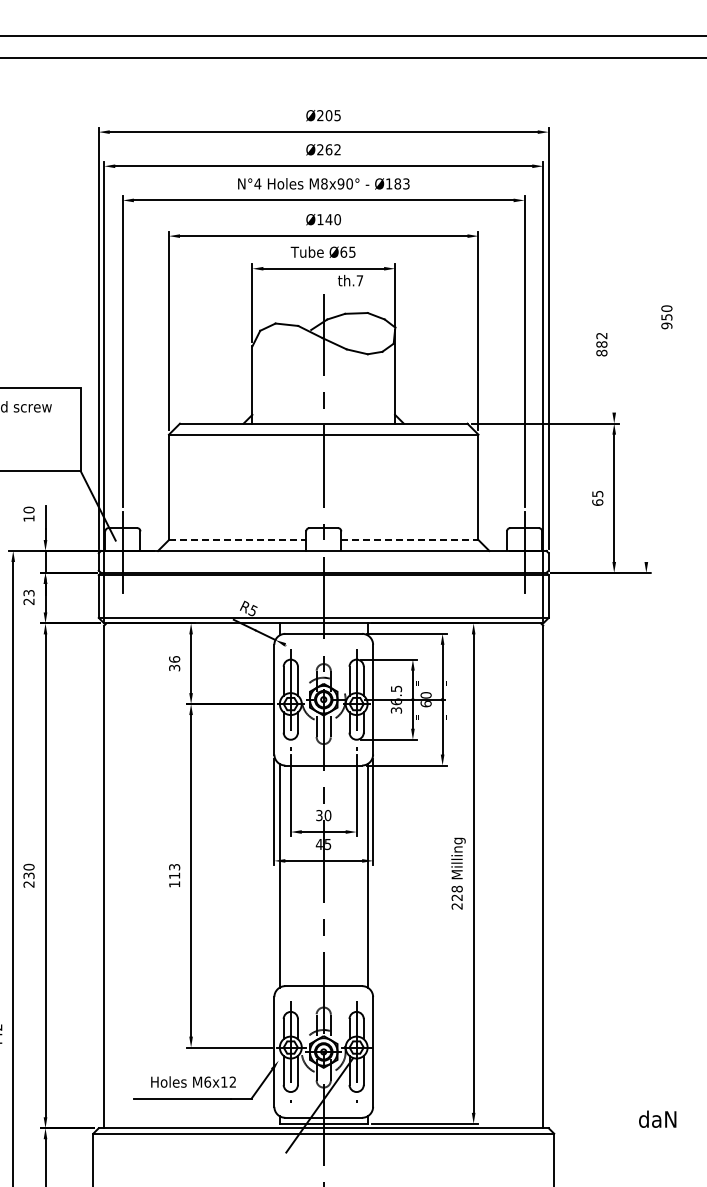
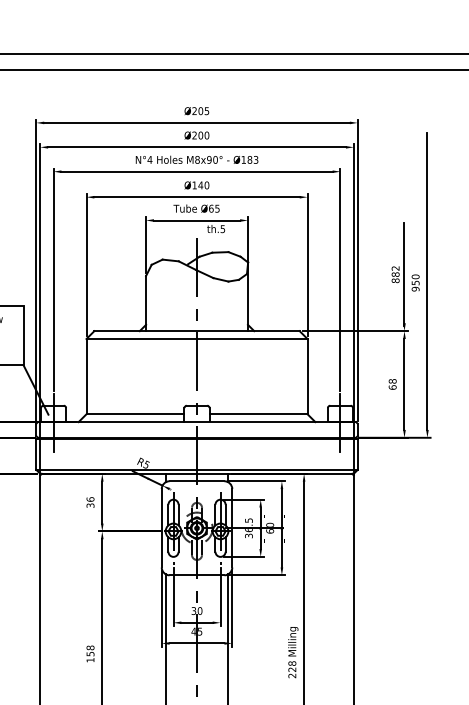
text: (333, 149) -> (203, 135), Ø262 -> Ø200
text: (359, 280) -> (222, 228), th.7 -> th.5
text: (666, 317) -> (415, 283), moved
line: (614, 344) -> (404, 274), added
line: (646, 354) -> (427, 281), added
text: (597, 493) -> (392, 381), 65 -> 68
line: (237, 540) -> (135, 414), dashed -> solid
line: (409, 540) -> (258, 414), dashed -> solid
text: (174, 870) -> (90, 650), 113 -> 158

